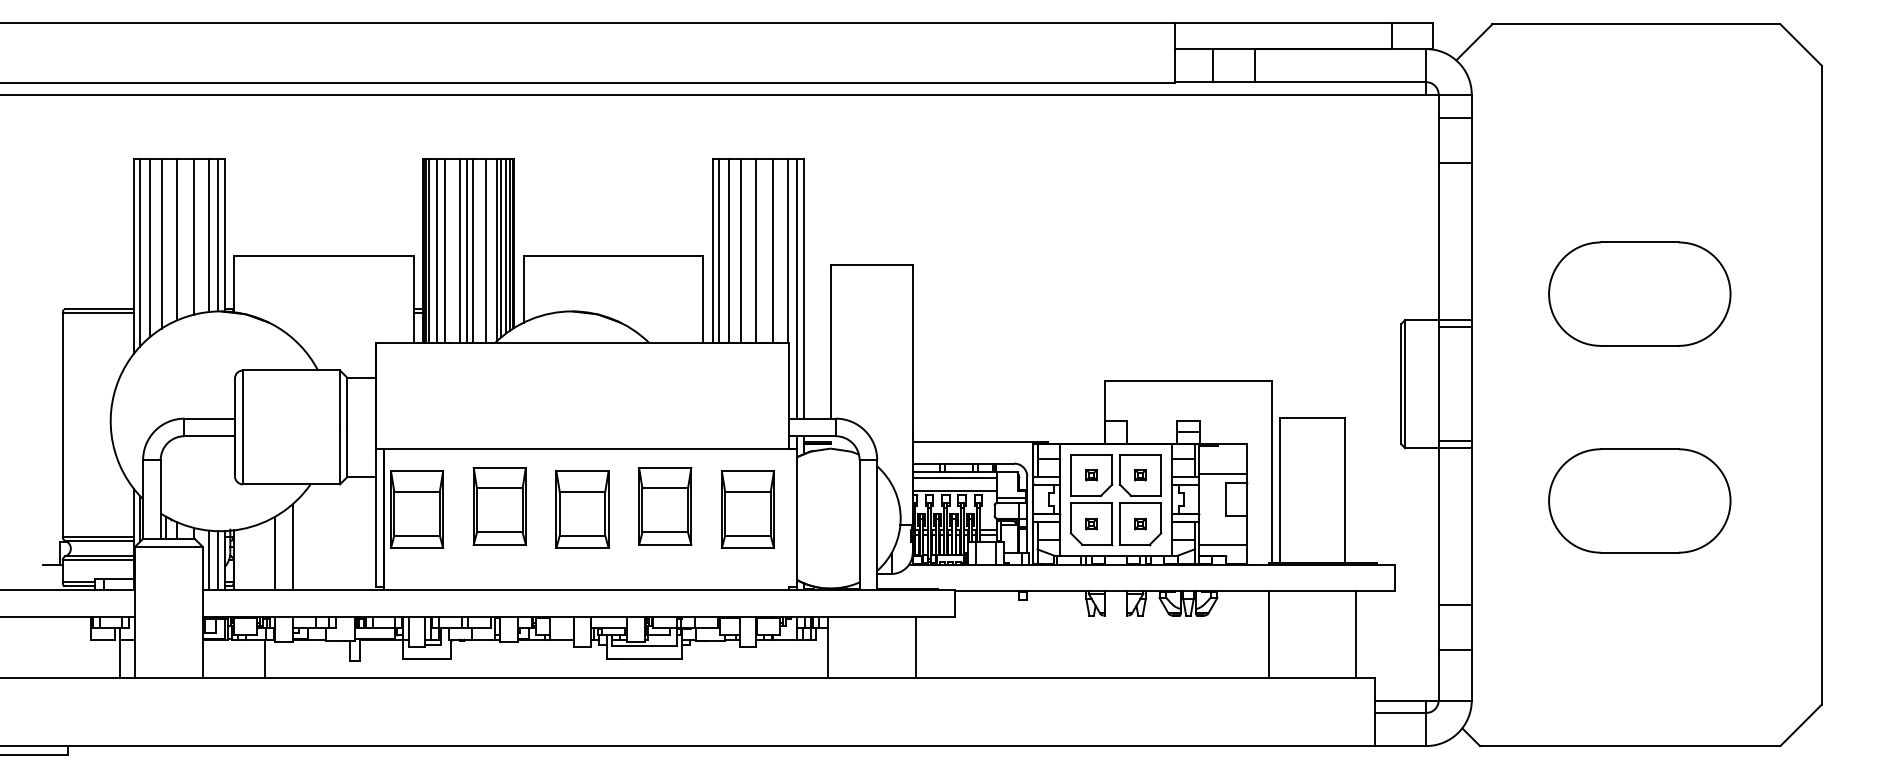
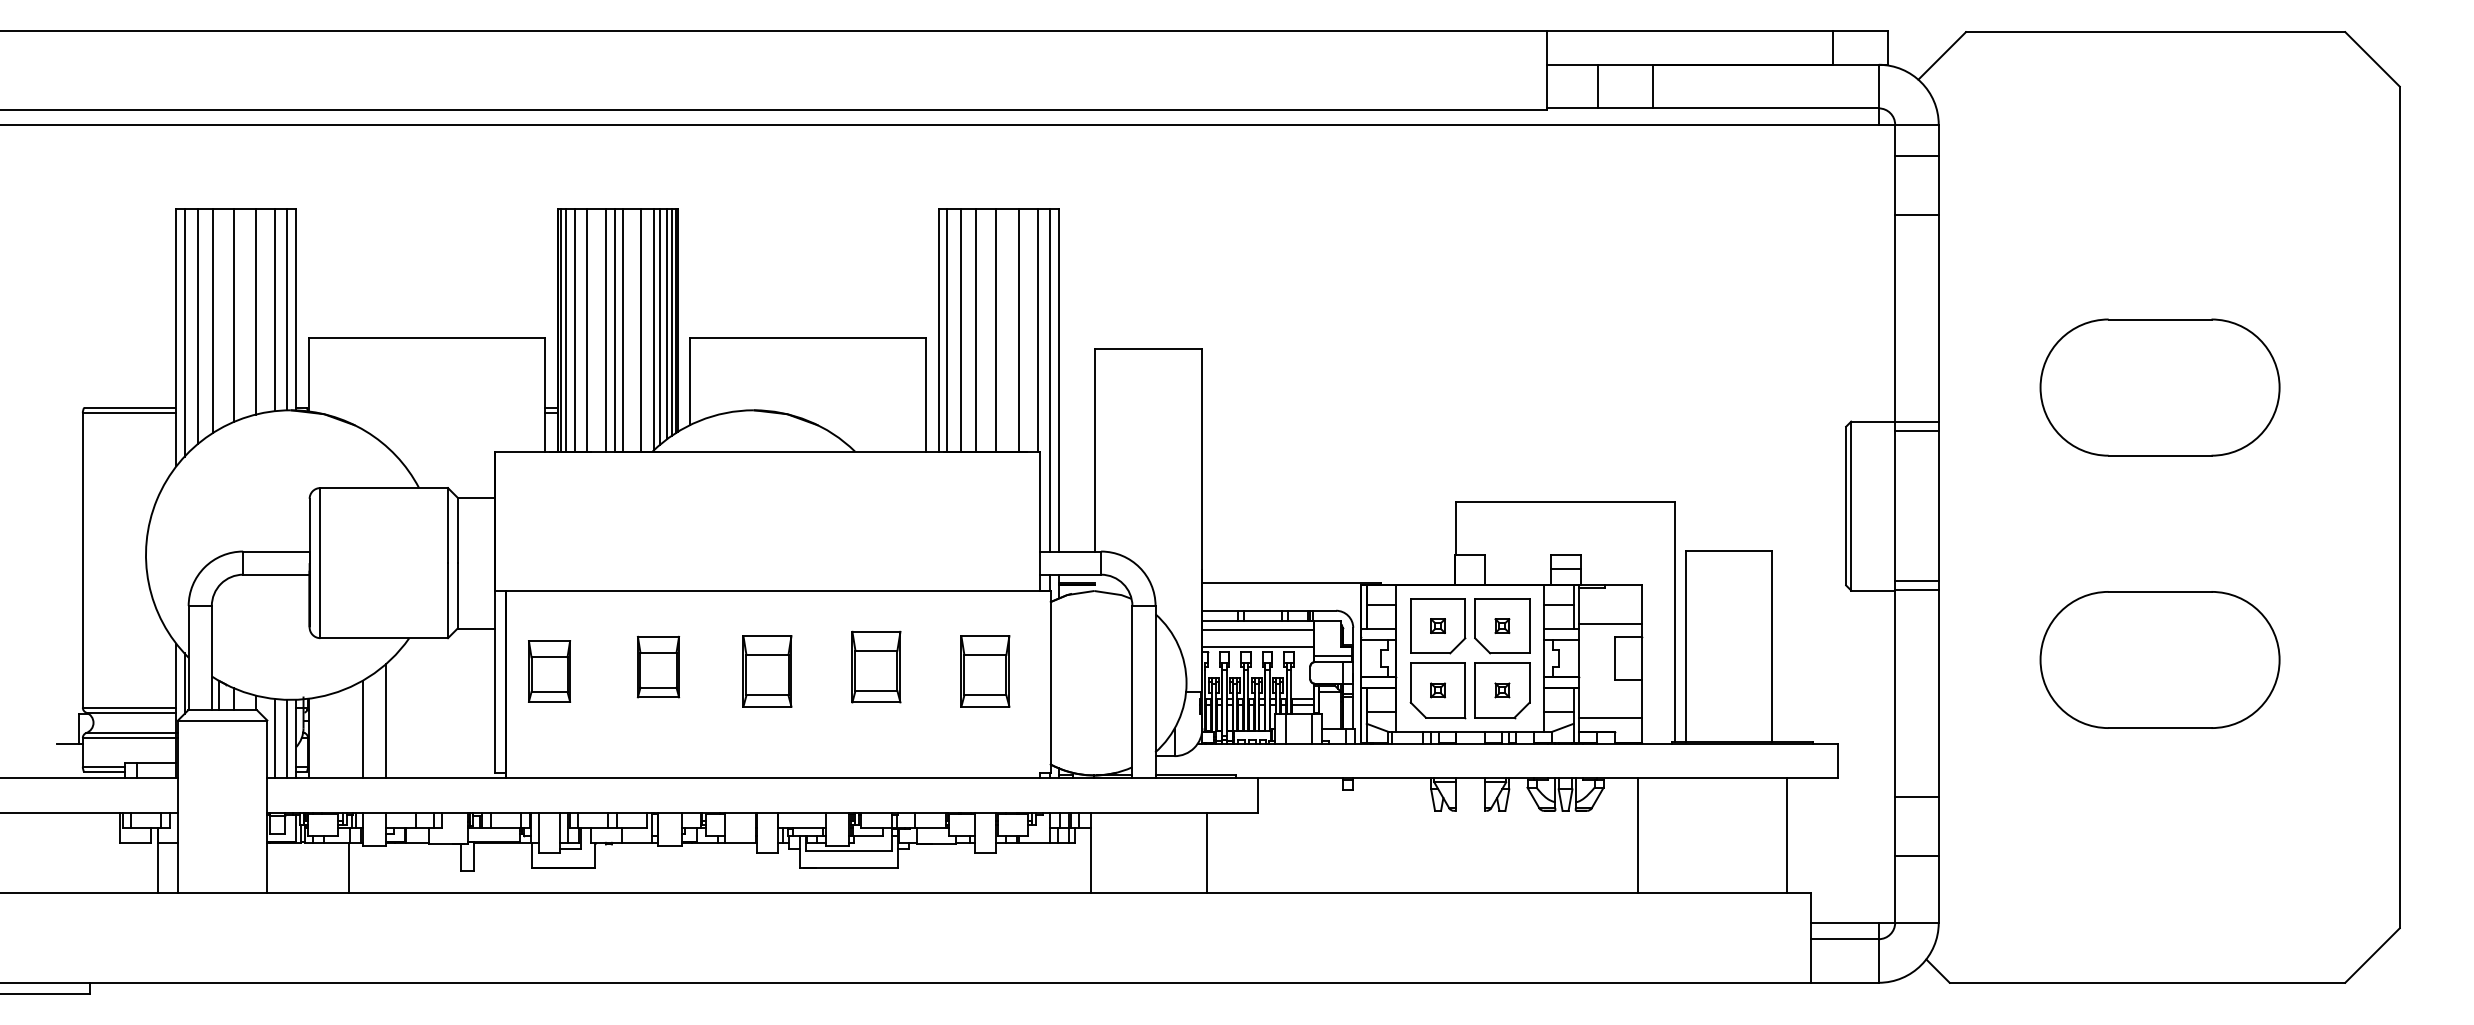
part: (499, 505) -> (658, 666), size x0.6
part: (665, 505) -> (876, 666), size x0.7
part: (417, 509) -> (549, 671), size x0.6
part: (582, 509) -> (767, 671), size x0.7
part: (748, 509) -> (985, 671), size x0.7
line: (1268, 634) -> (1638, 835), moved

